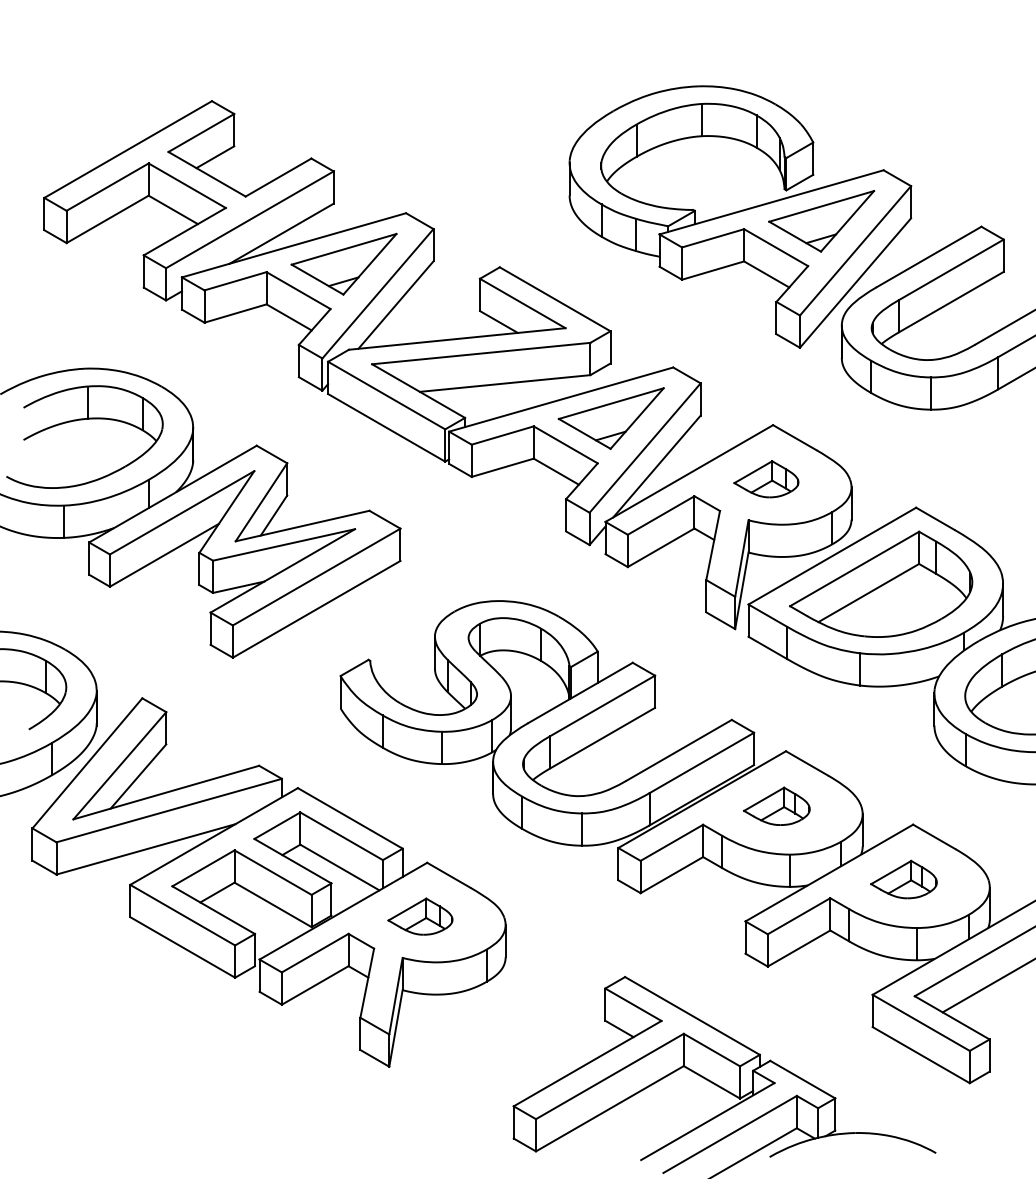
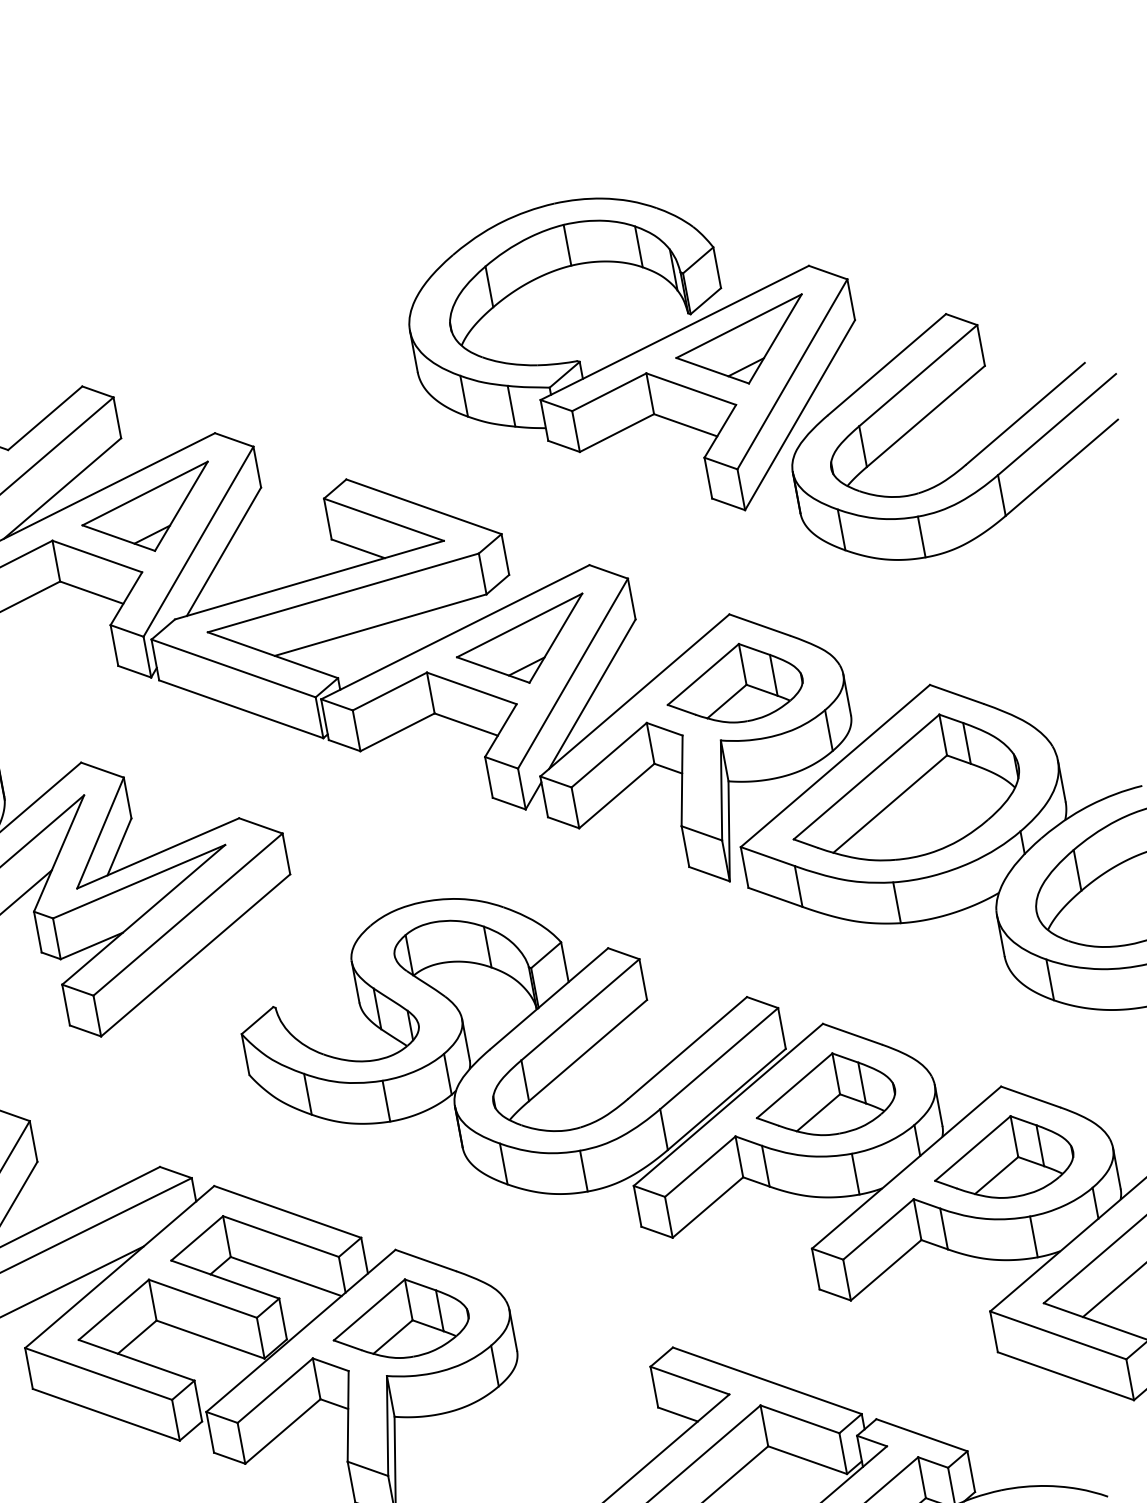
part: (766, 479) -> (733, 684), size x1.67
part: (776, 806) -> (824, 1095), size x1.67
part: (903, 879) -> (1001, 1158), size x1.67
part: (420, 916) -> (399, 1319), size x1.67

